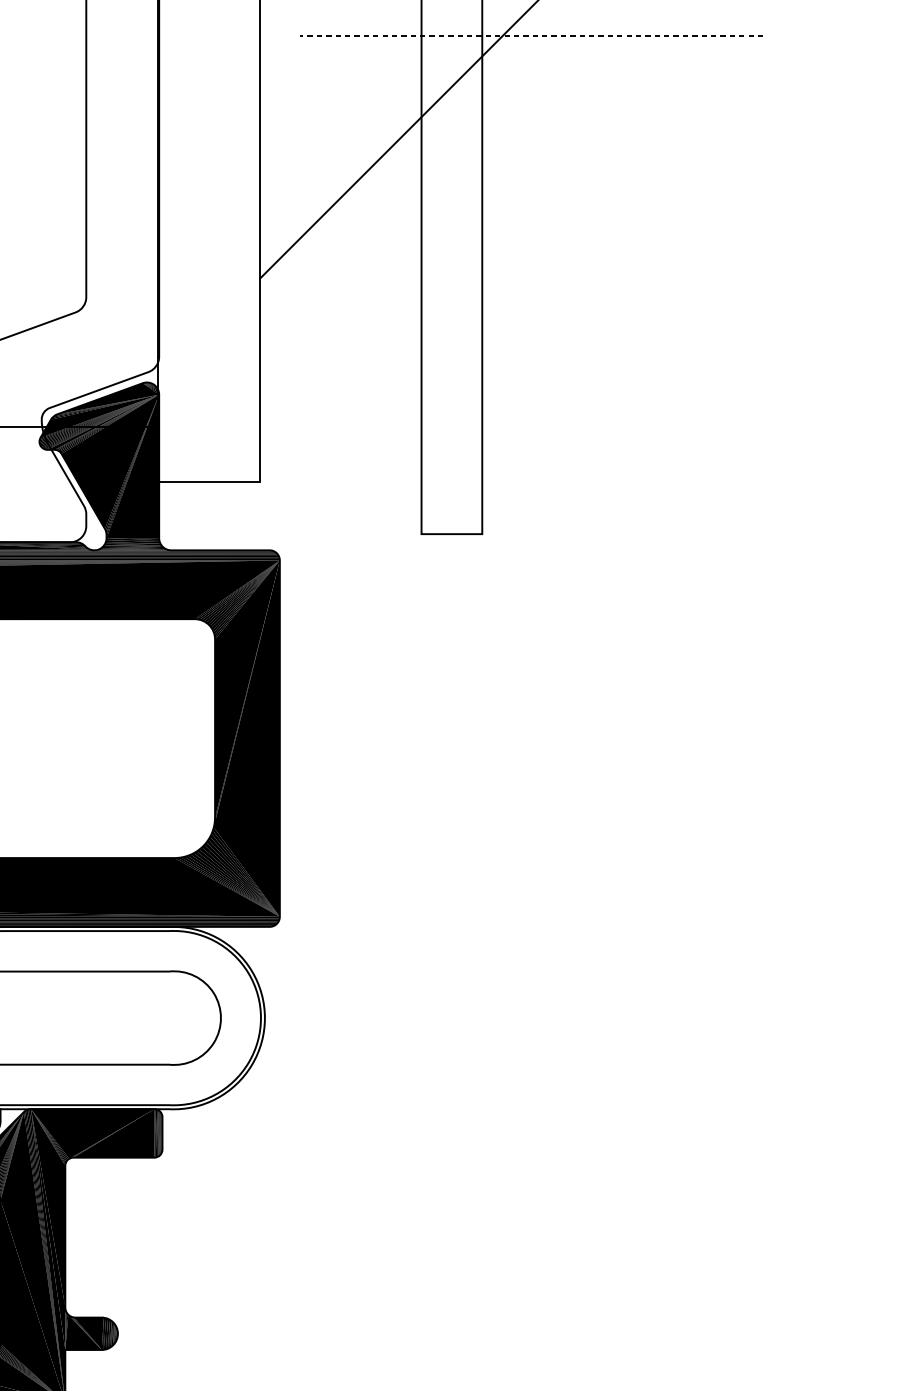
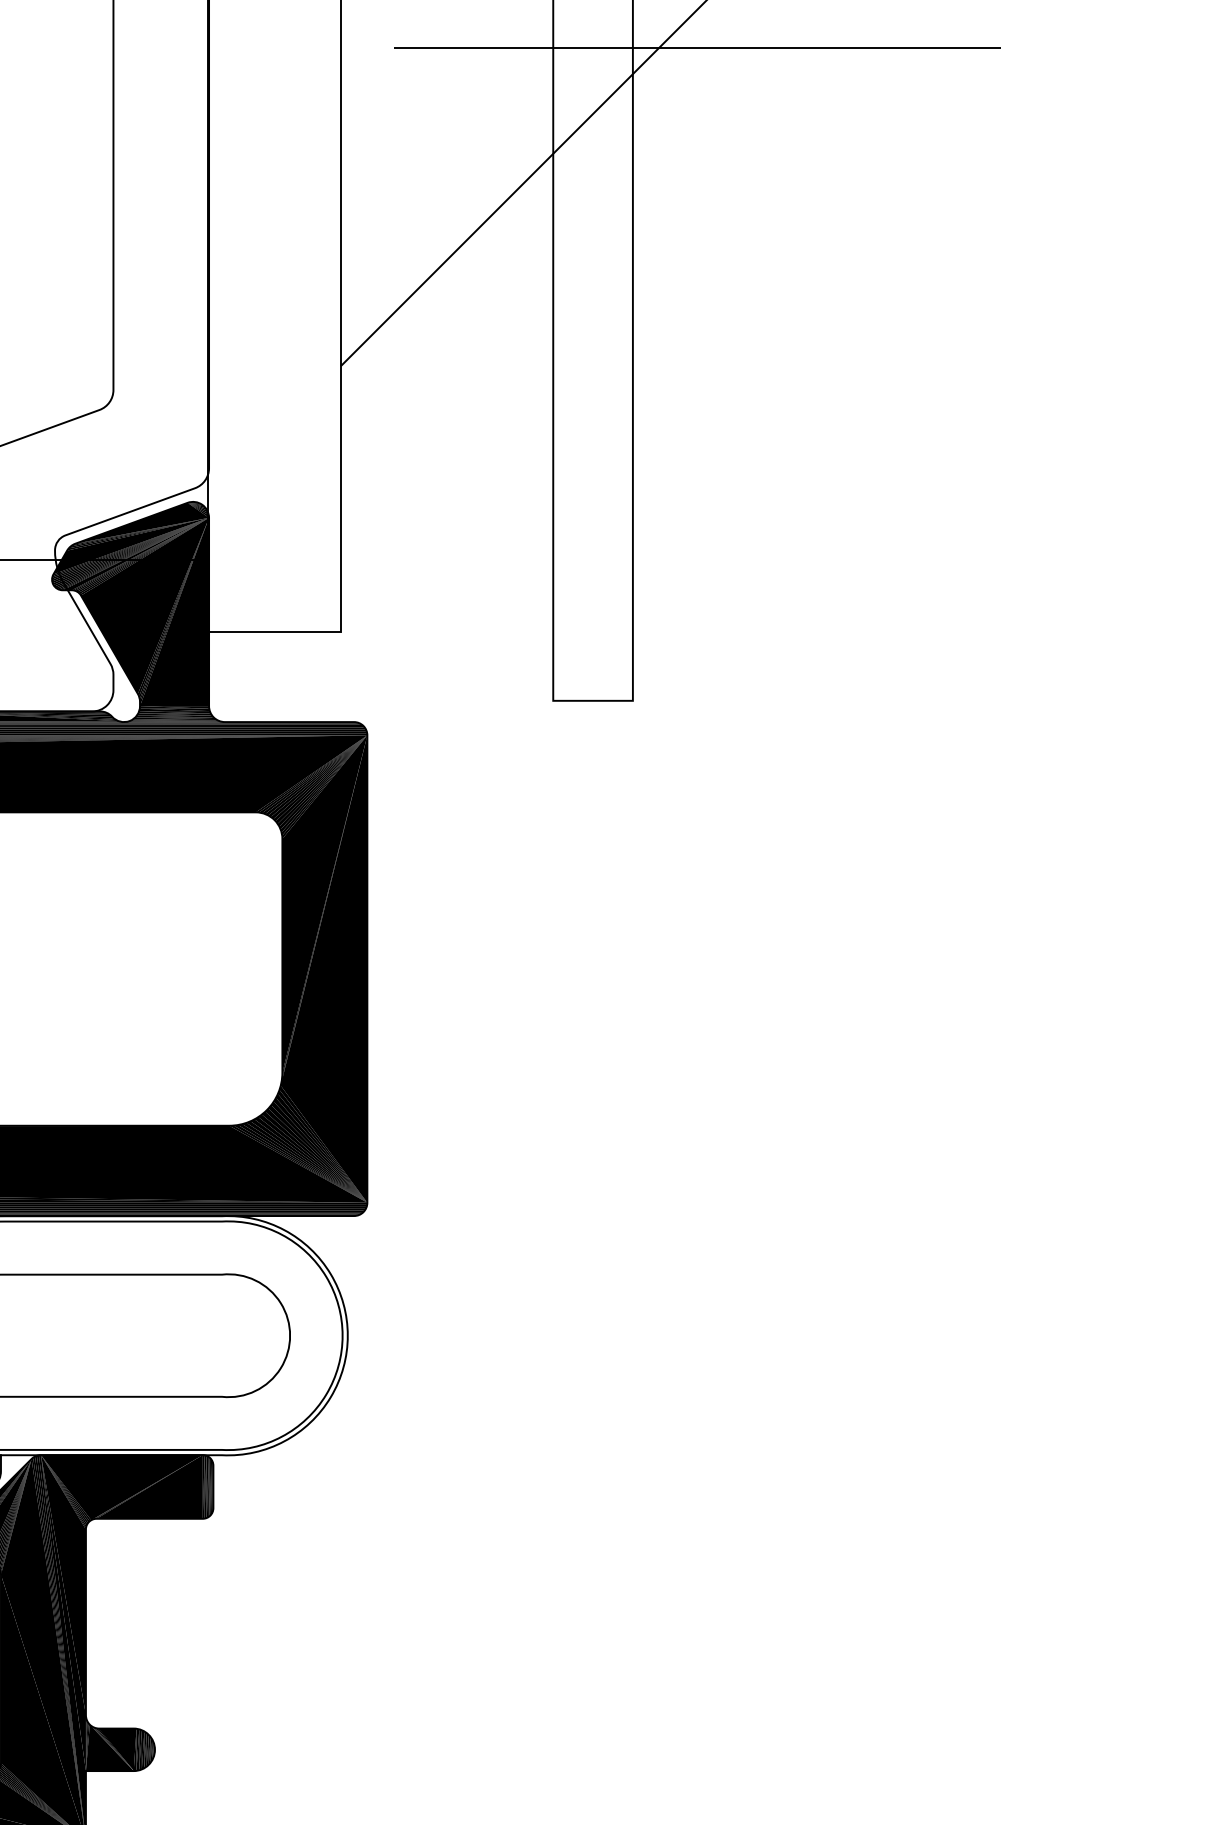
line: (531, 36) -> (697, 47), dashed -> solid

